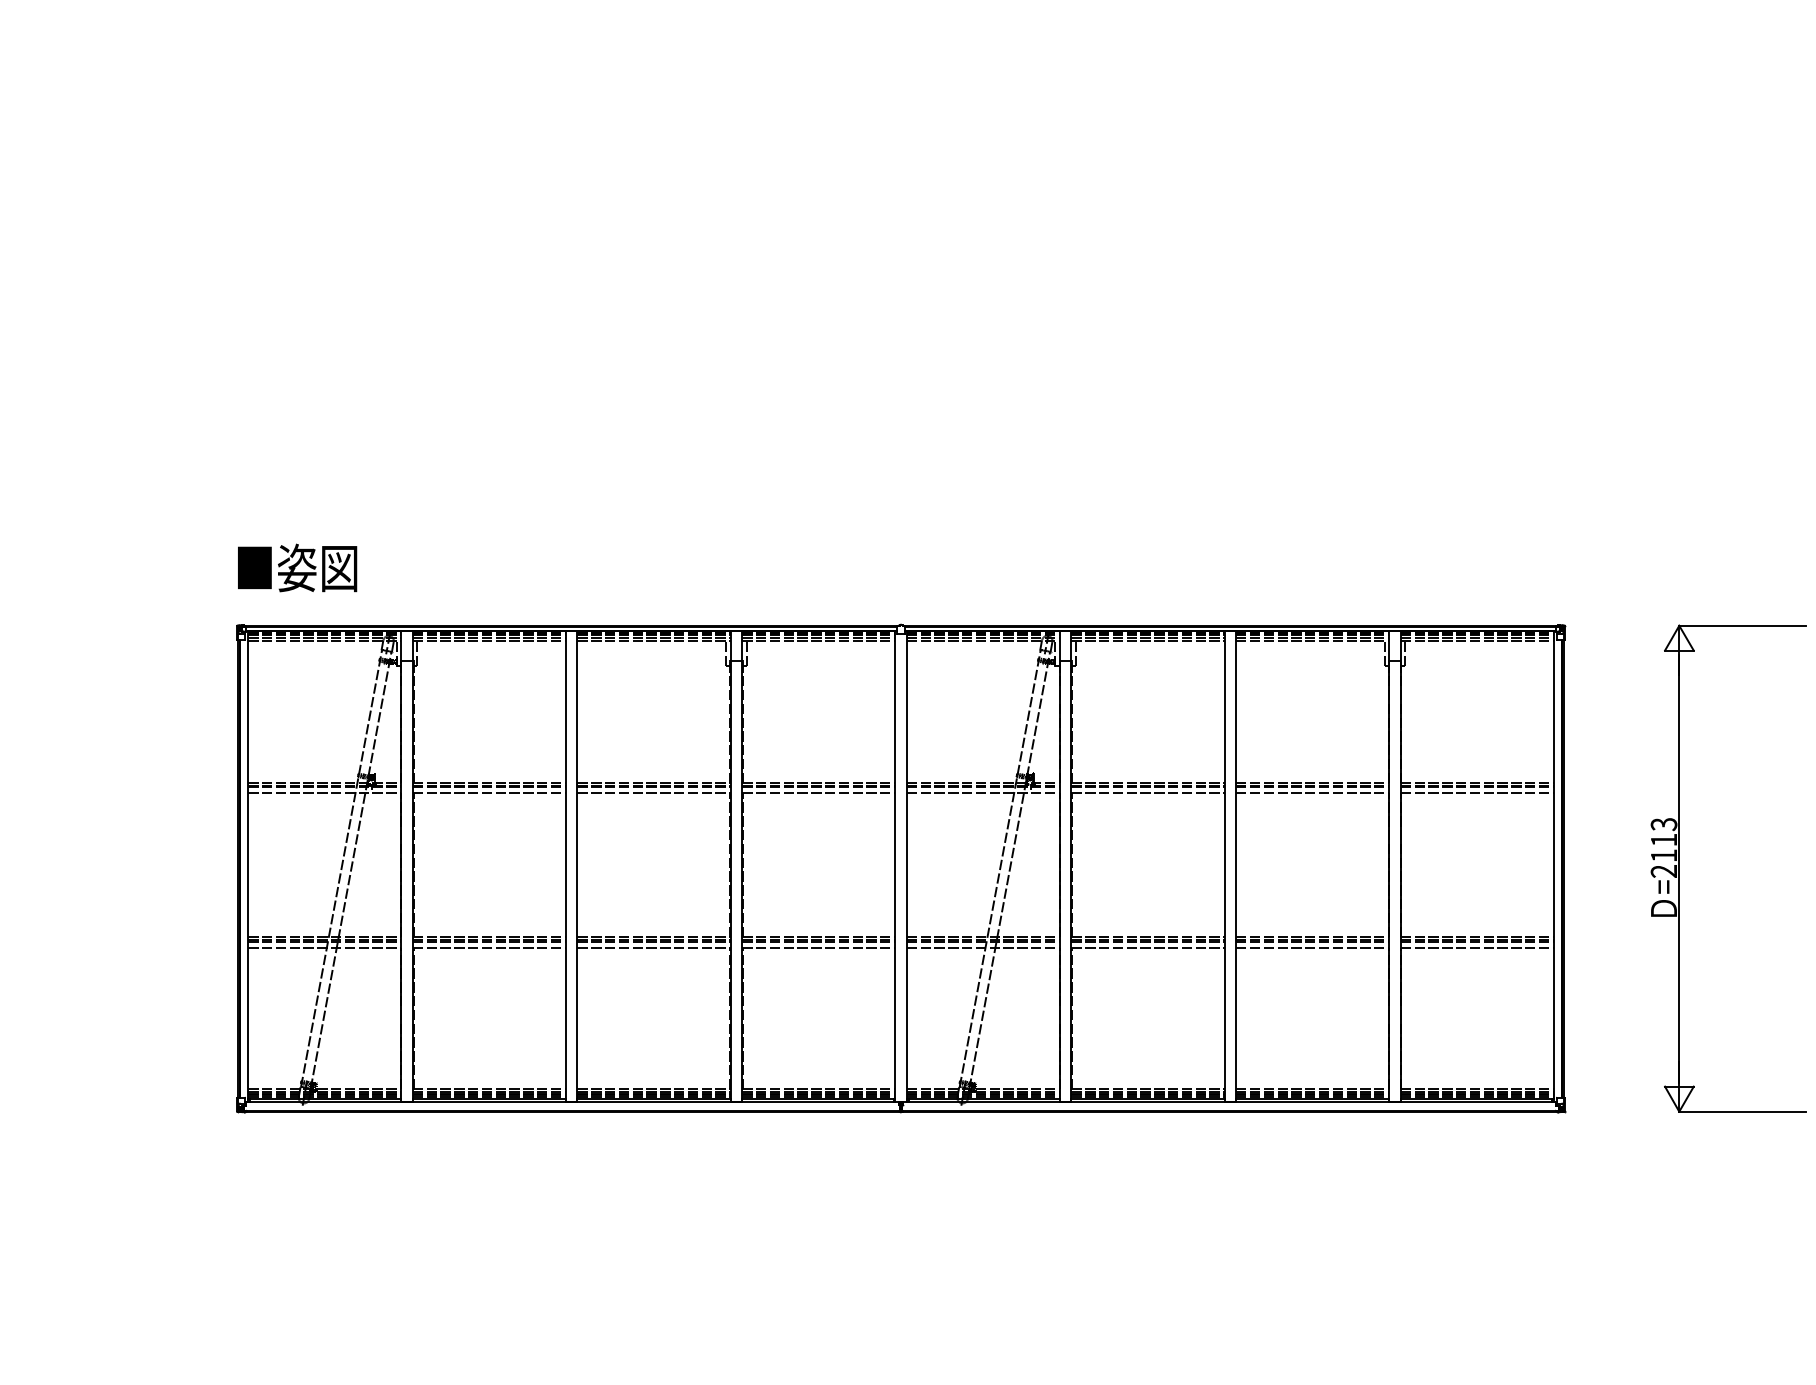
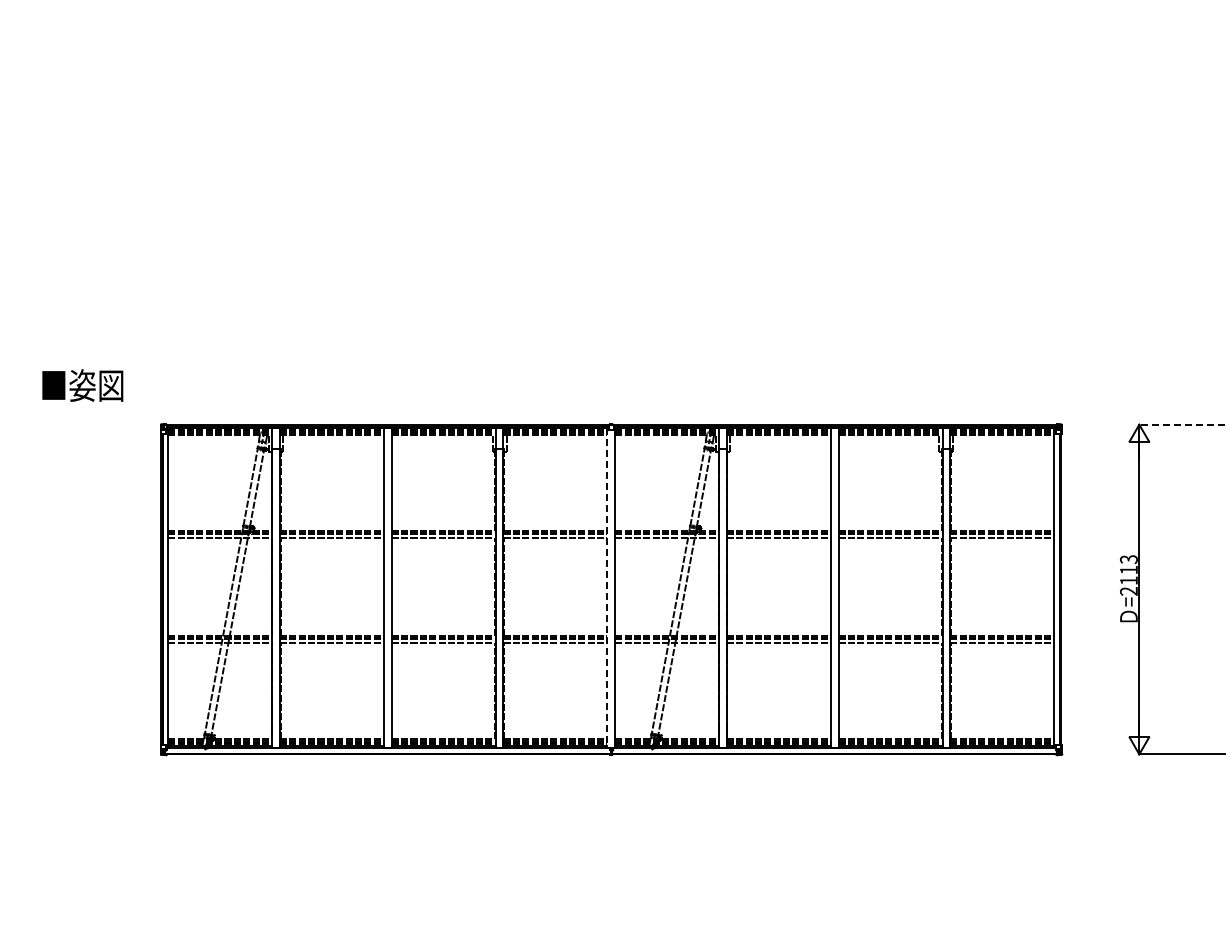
text: (297, 567) -> (82, 385), moved
line: (1742, 625) -> (1182, 424), solid -> dashed
line: (895, 867) -> (607, 588), solid -> dashed

